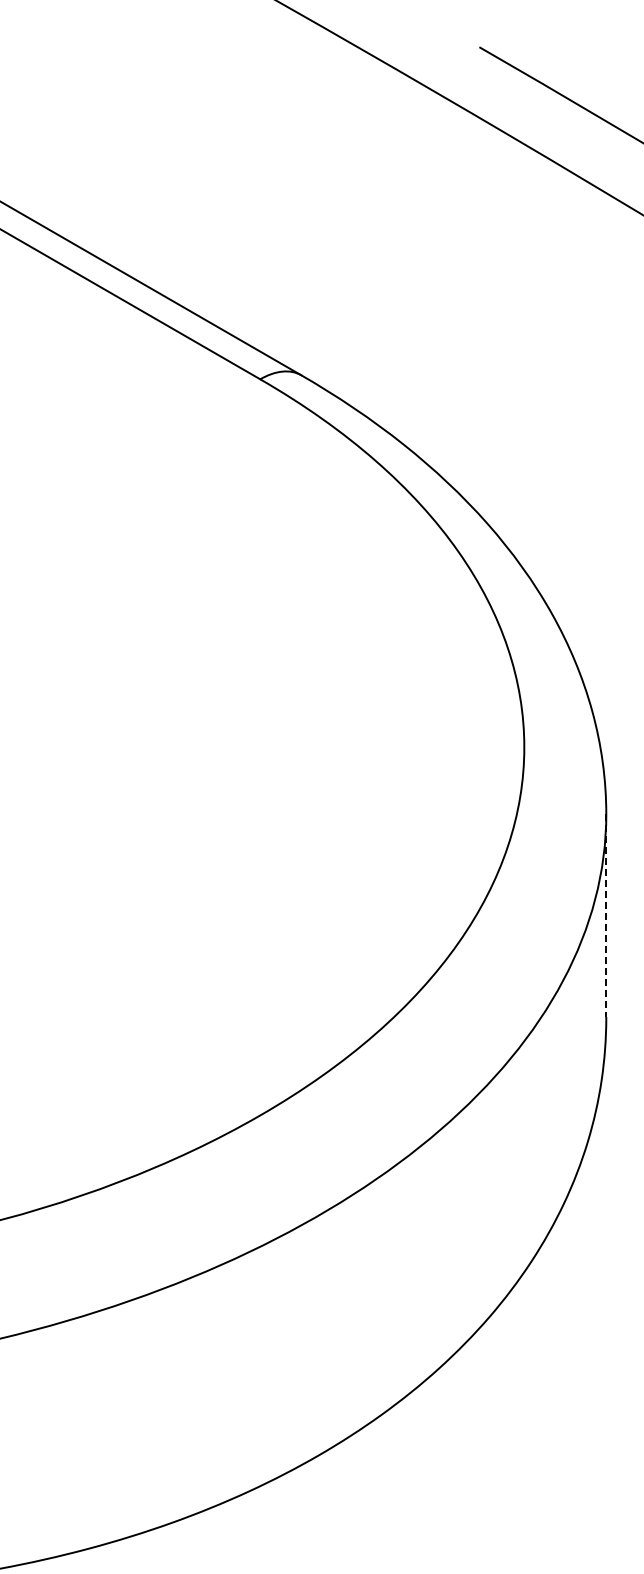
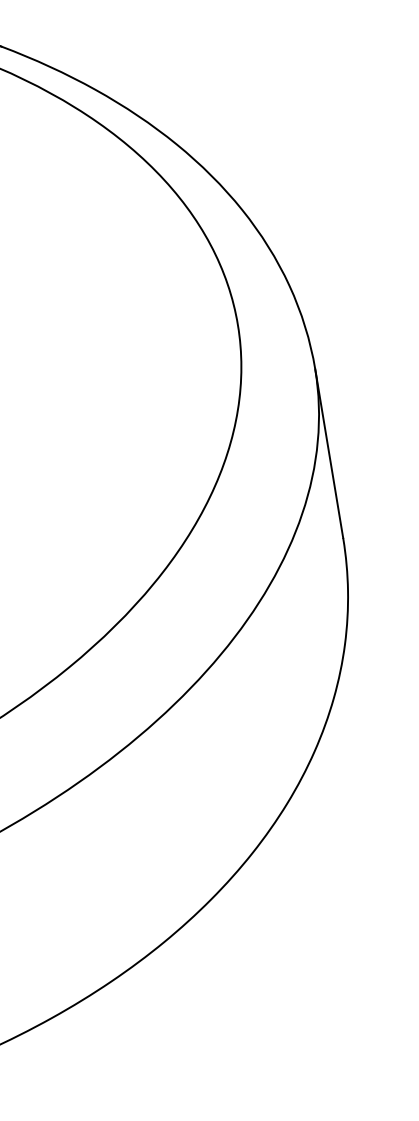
line: (606, 916) -> (329, 454), dashed -> solid

